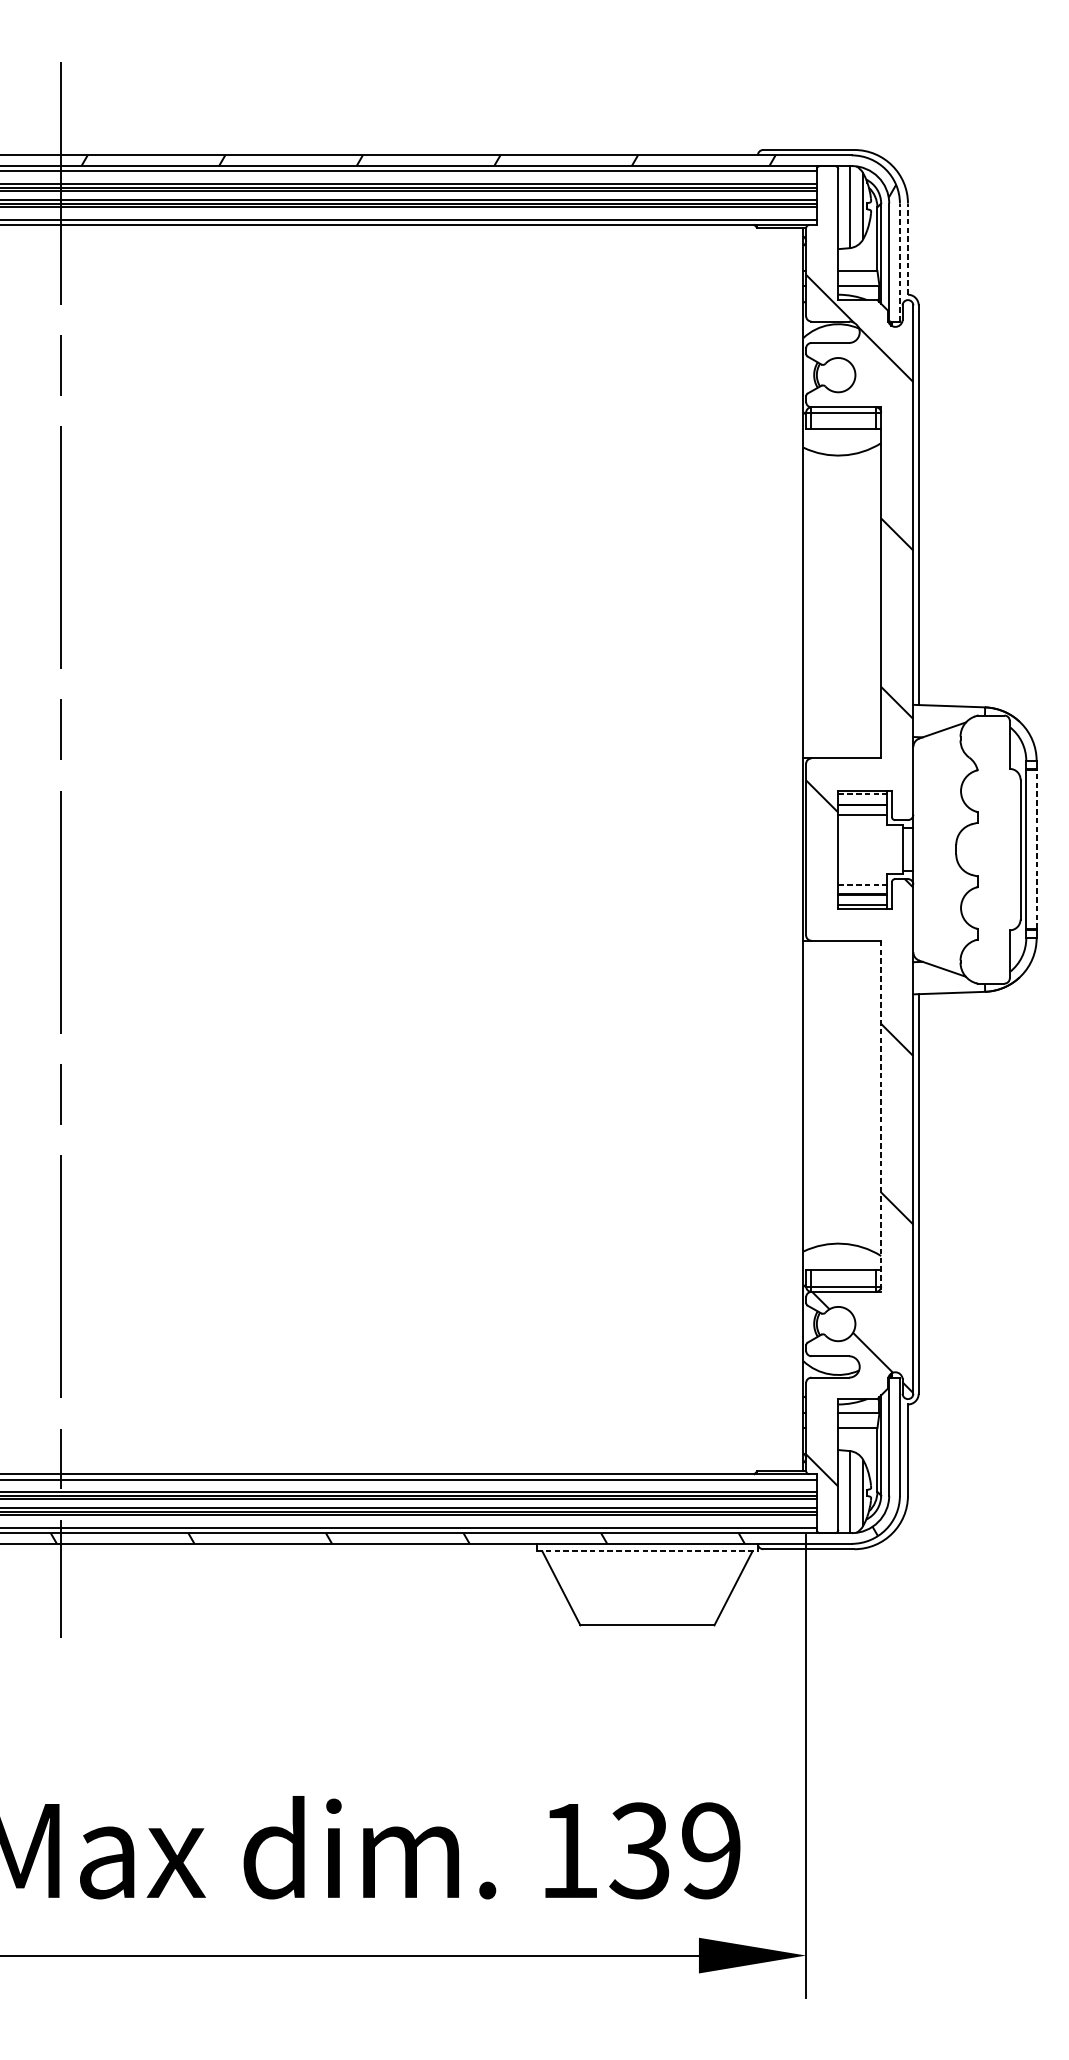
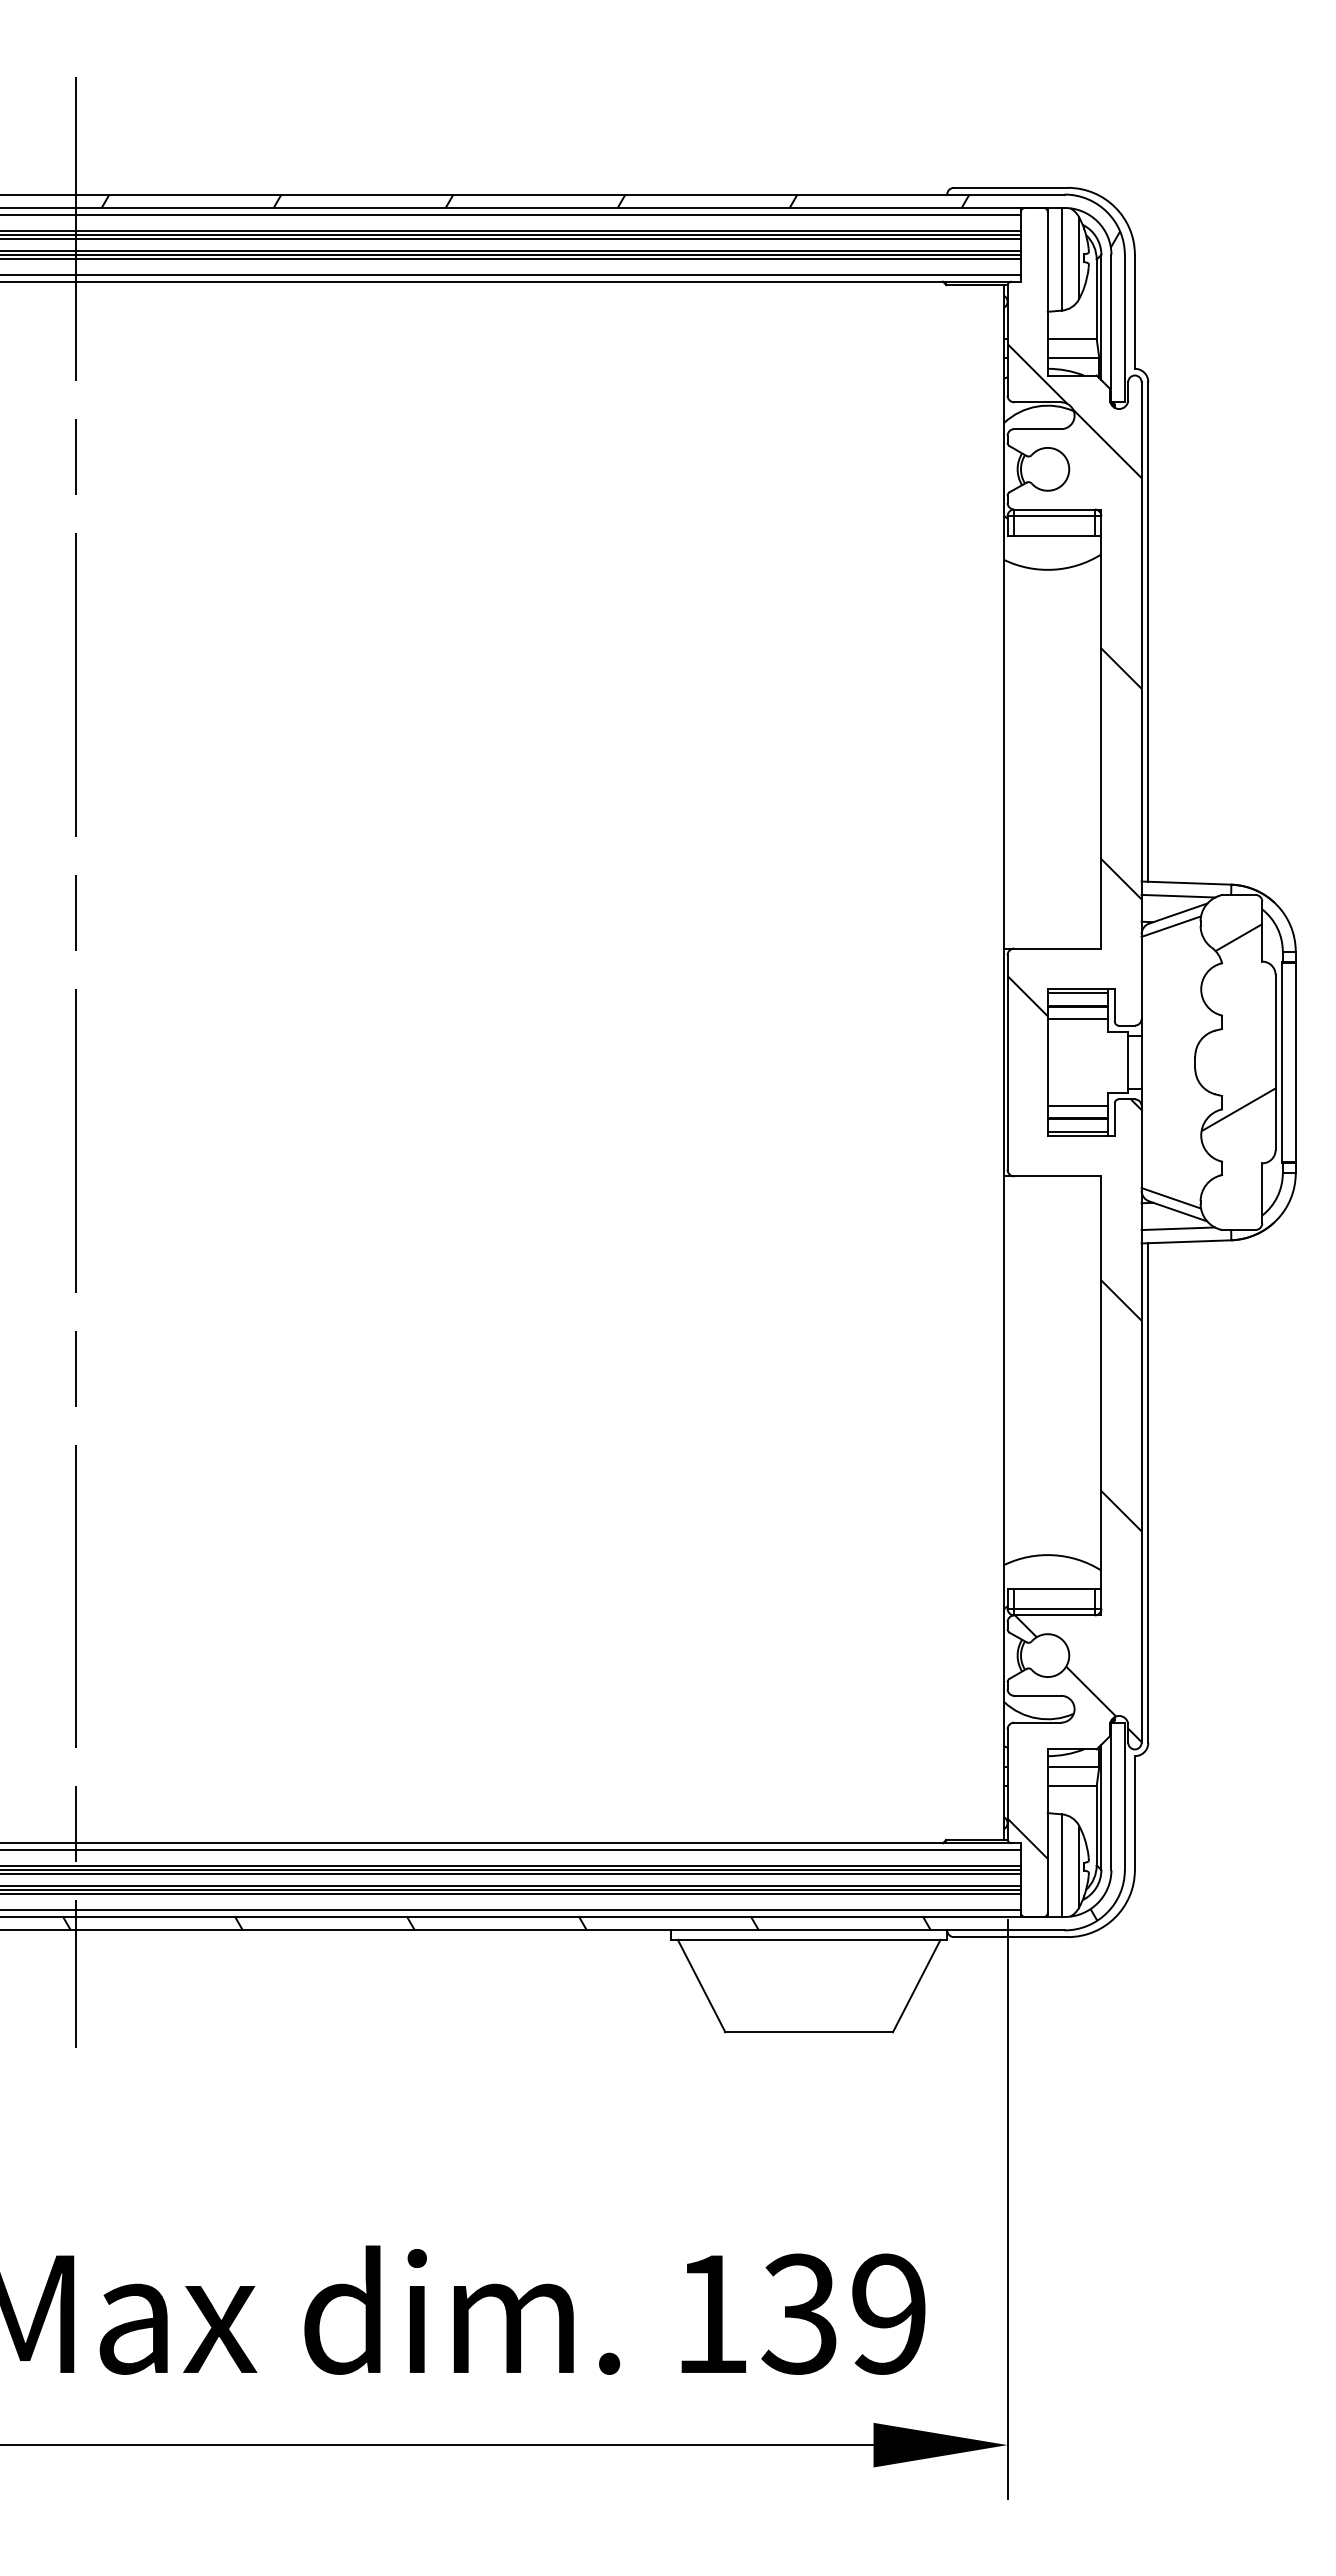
line: (907, 248) -> (1134, 311), dashed -> solid
line: (899, 262) -> (1124, 328), dashed -> solid
line: (942, 716) -> (1178, 895), added
line: (937, 740) -> (1171, 926), added
line: (862, 794) -> (1078, 993), dashed -> solid
hatch: (990, 821) -> (1238, 1027), added
line: (1036, 848) -> (1295, 1061), dashed -> solid
line: (862, 884) -> (1078, 1106), dashed -> solid
line: (937, 958) -> (1171, 1198), added
line: (942, 982) -> (1177, 1228), added
line: (881, 1116) -> (1101, 1396), dashed -> solid
line: (647, 1551) -> (809, 1939), dashed -> solid

